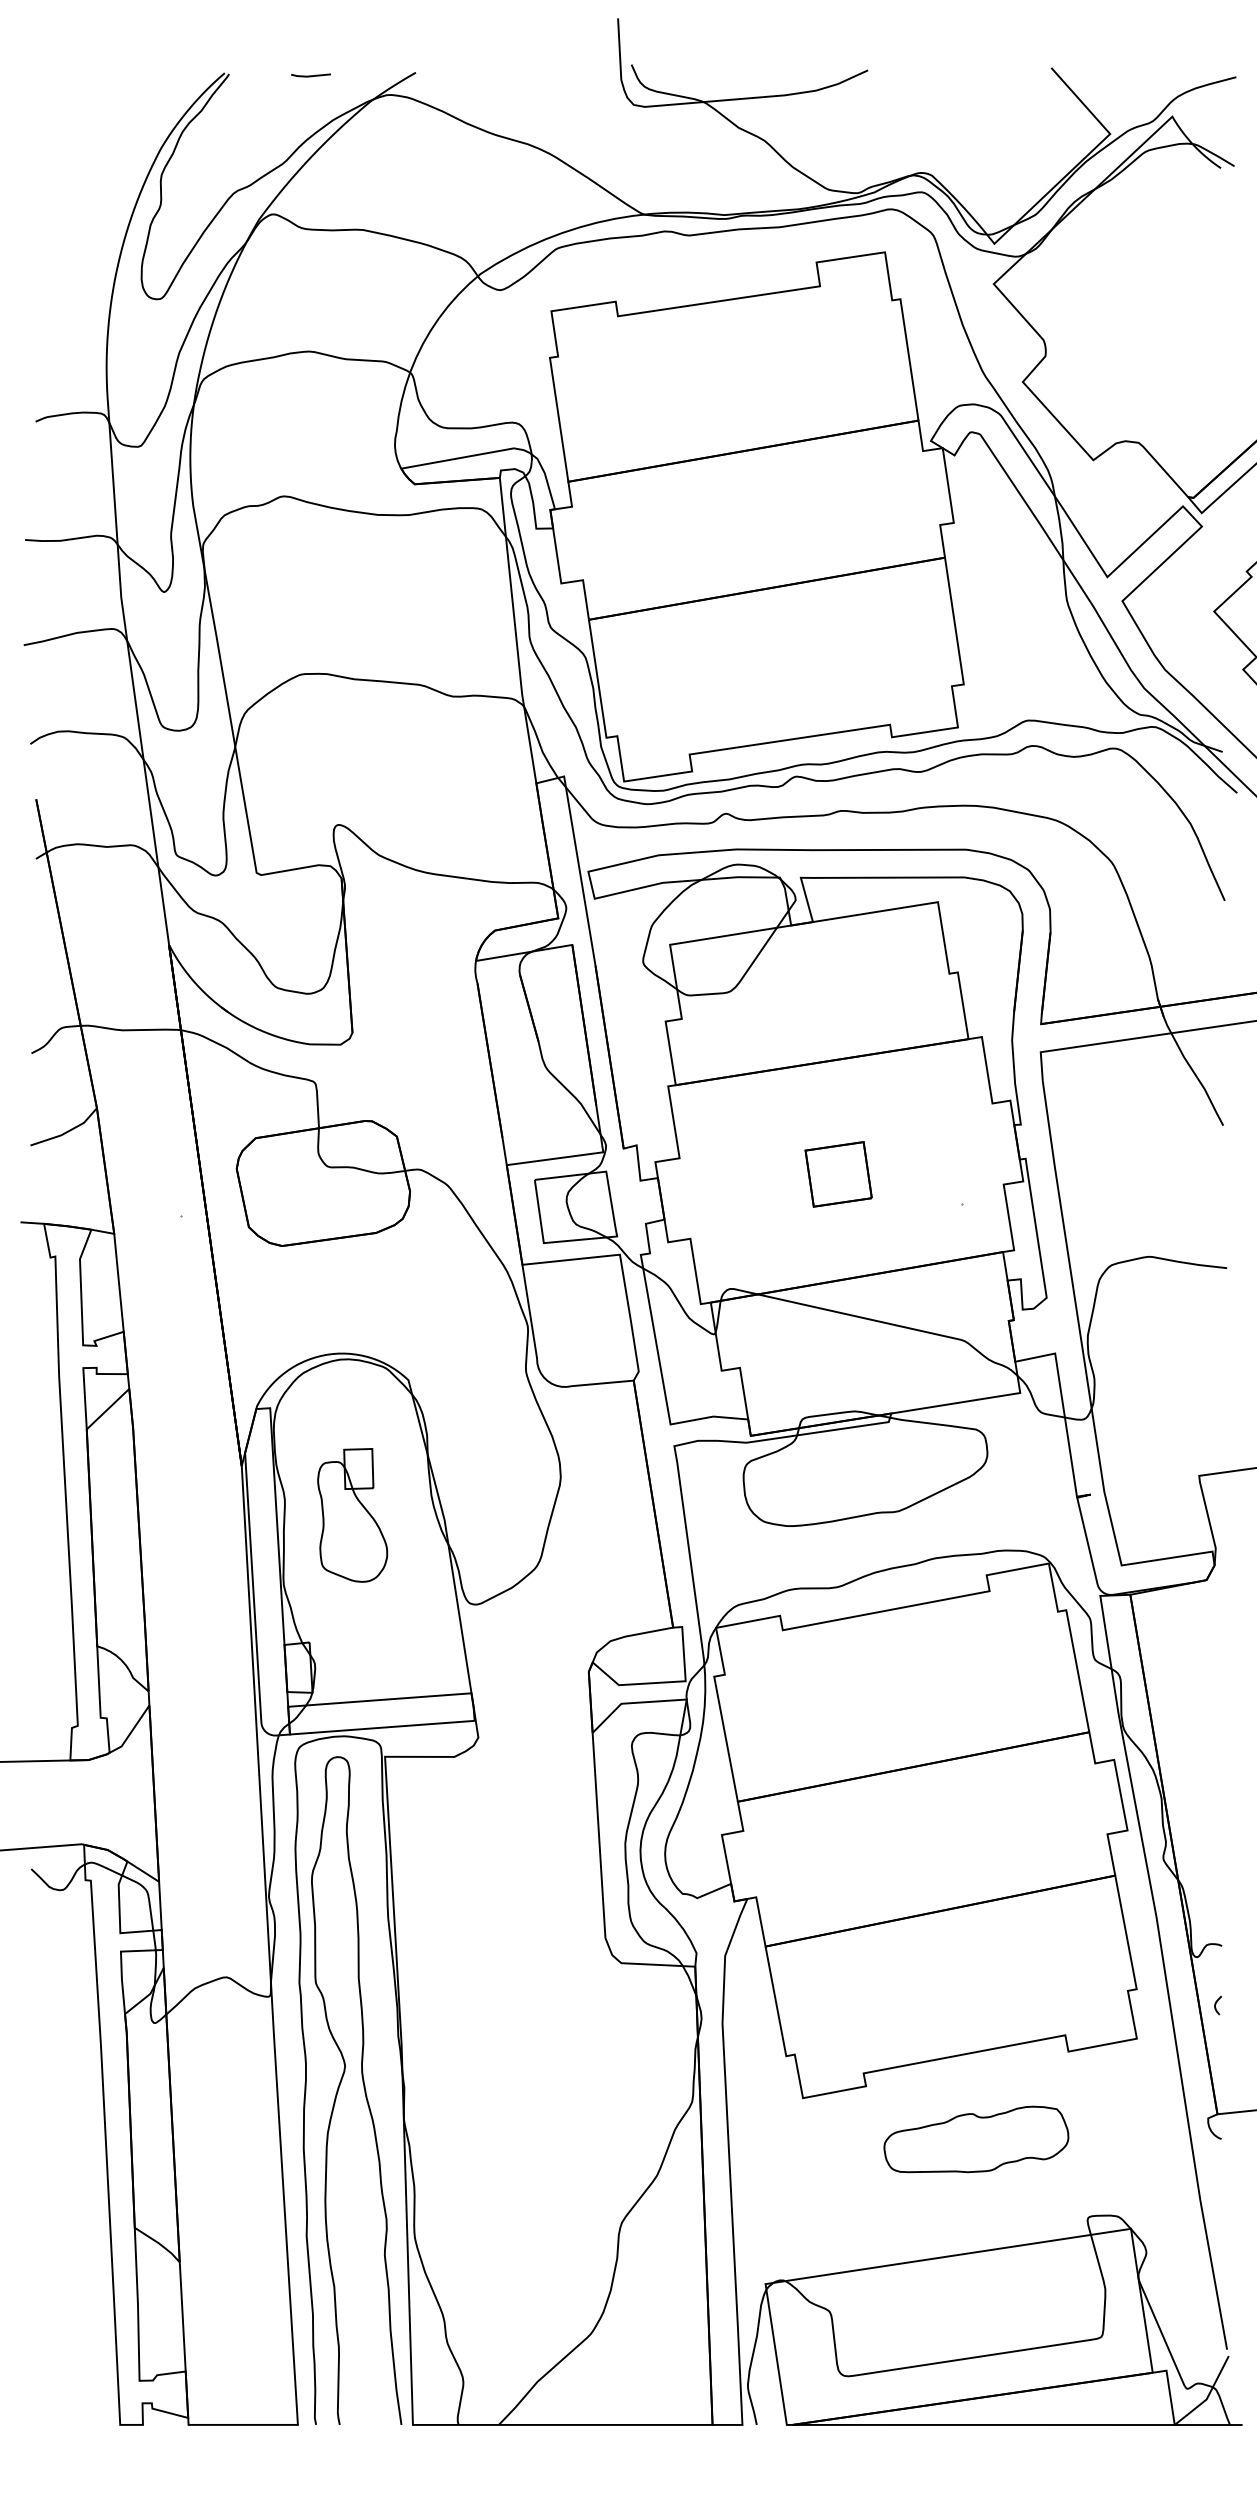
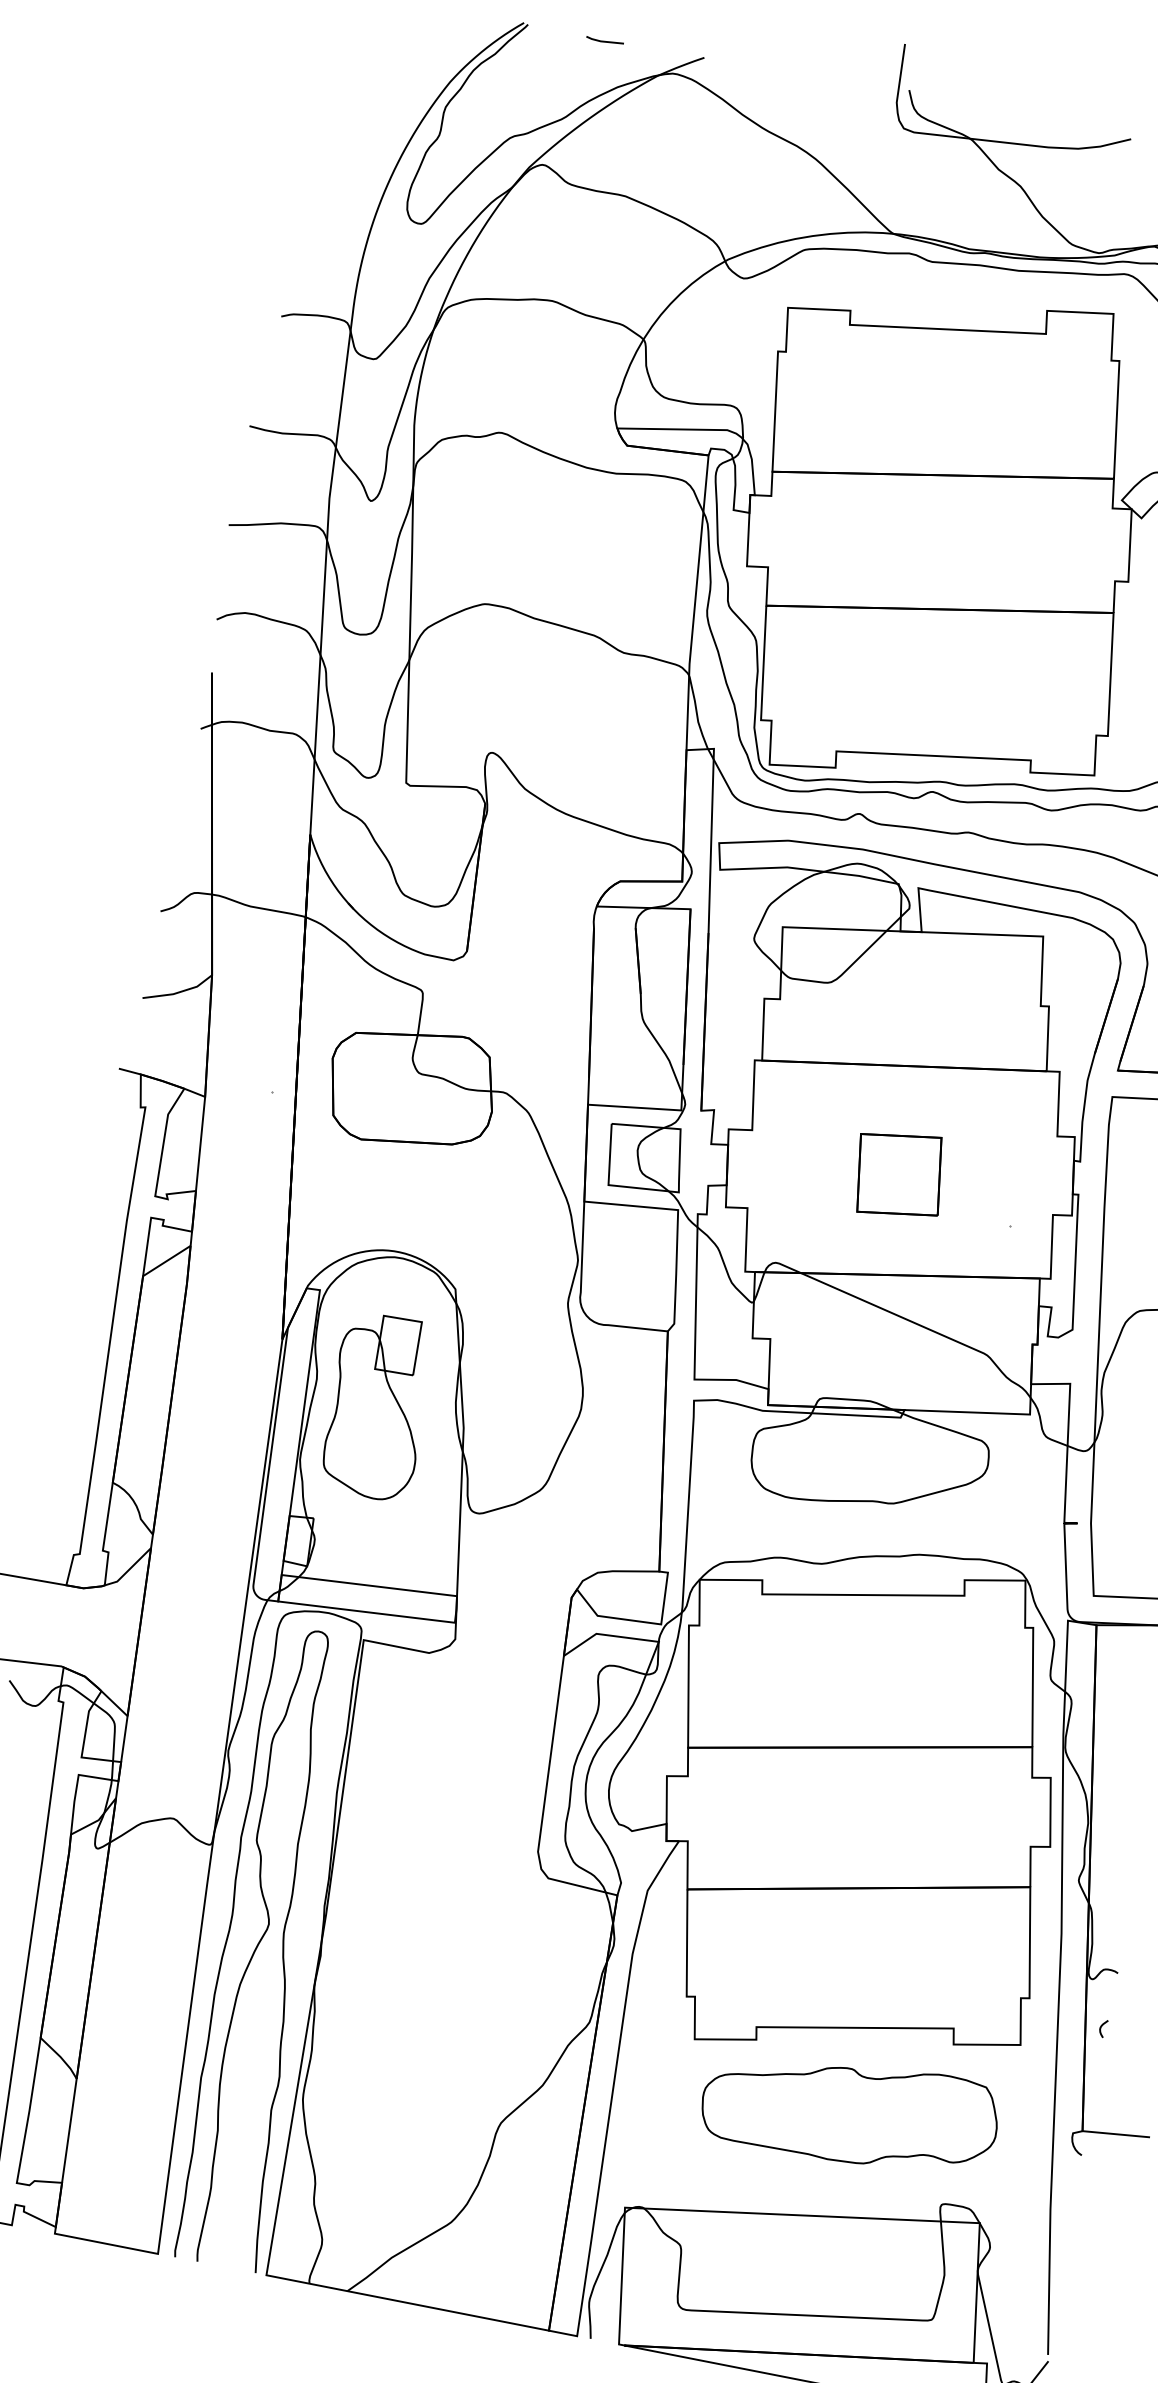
part: (838, 1174) -> (899, 1174), size x1.43
part: (352, 1515) -> (377, 1406), size x1.43
part: (976, 2139) -> (850, 2110), size x1.67

